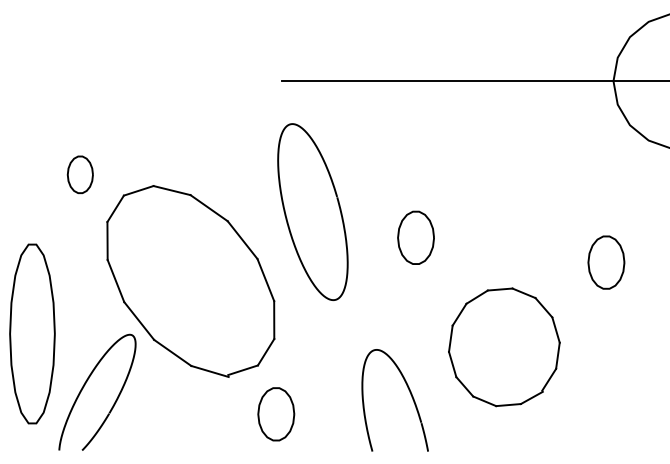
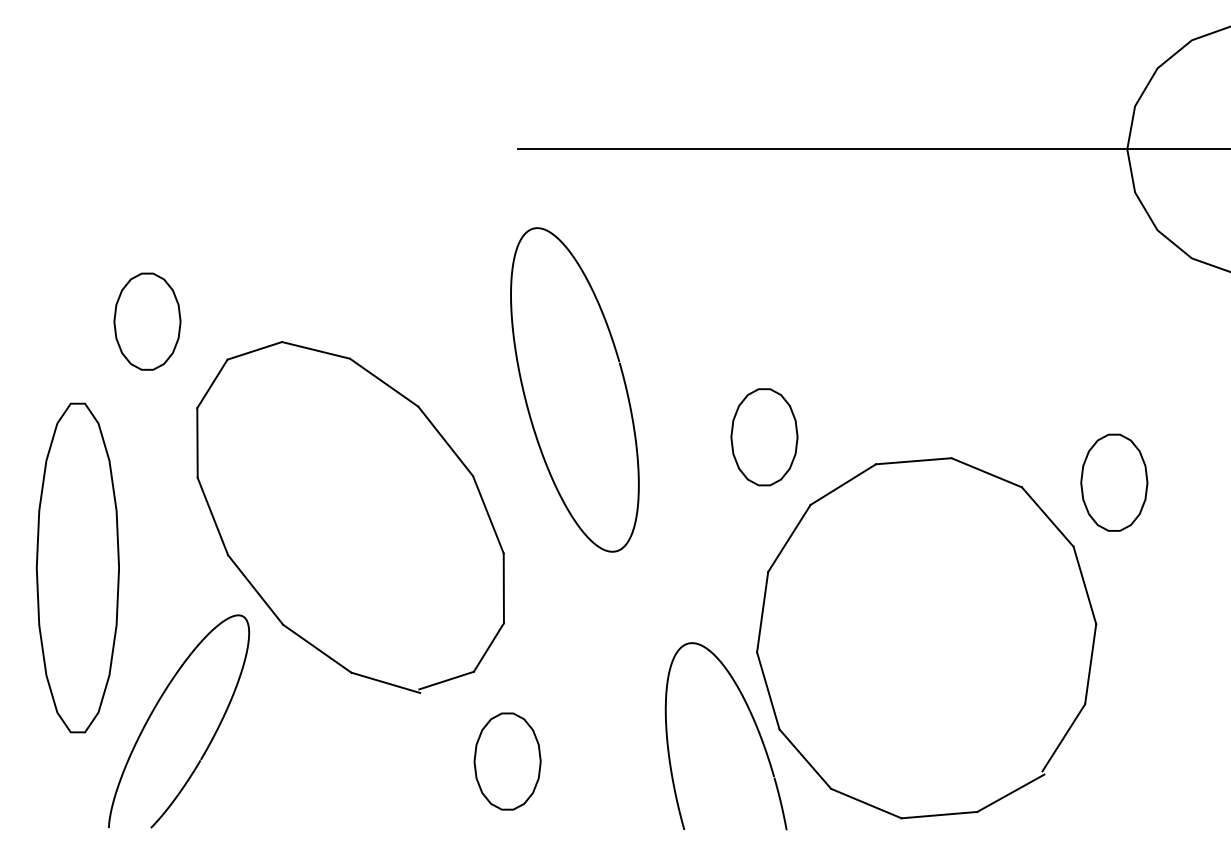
part: (80, 174) -> (147, 320), size x1.43
part: (32, 333) -> (77, 567), moved
part: (504, 347) -> (927, 638), size x1.67

